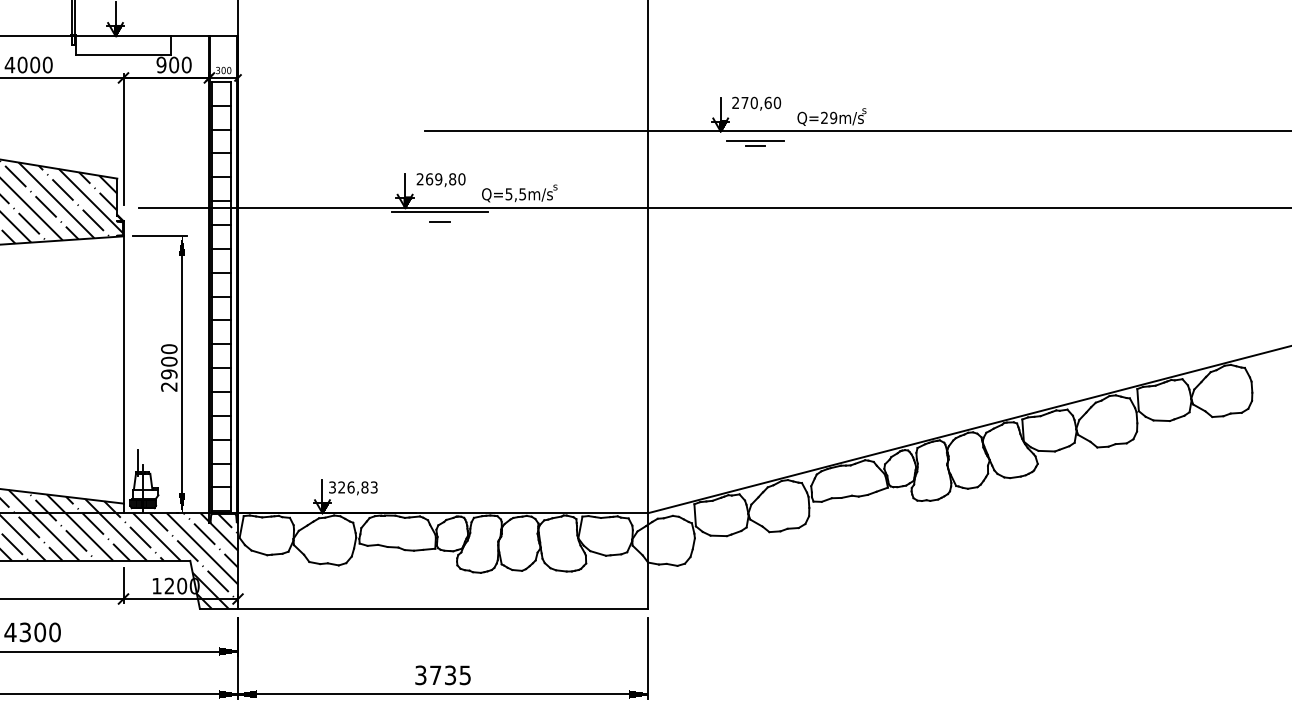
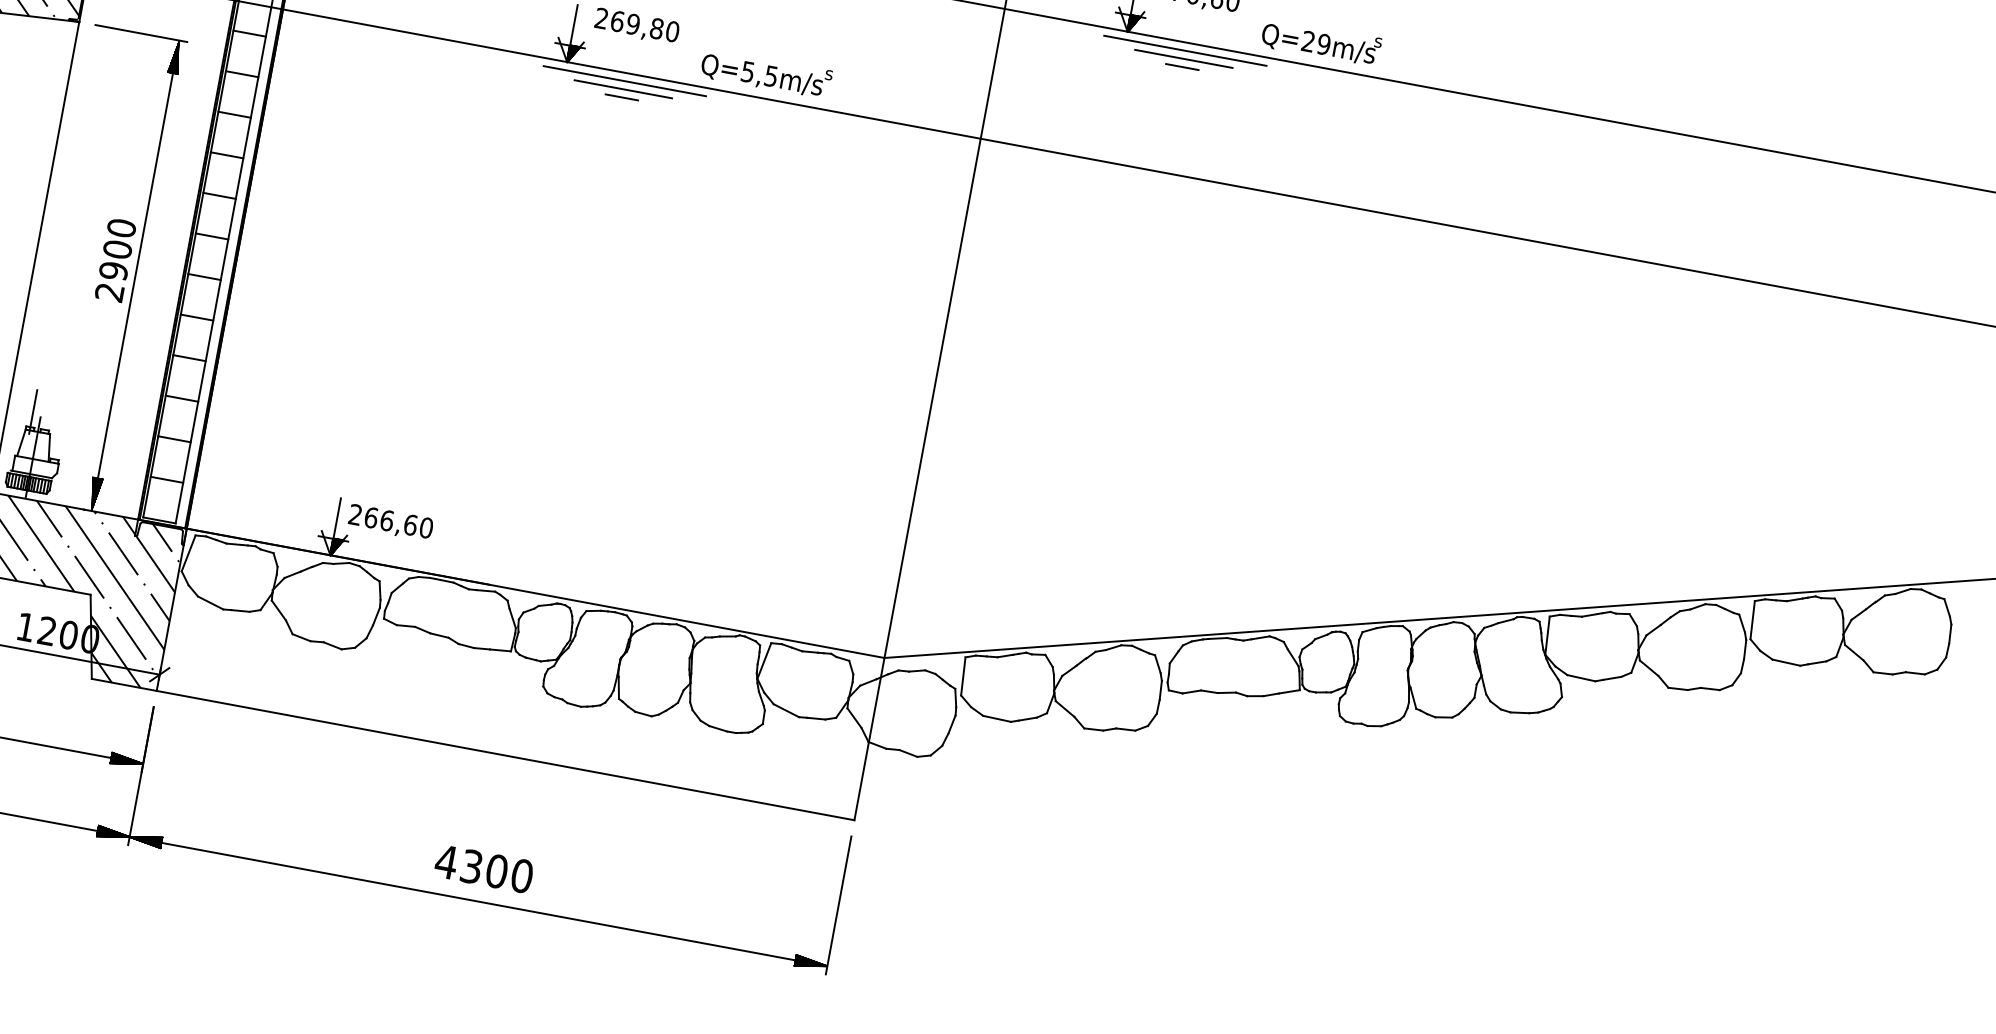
line: (755, 136) -> (1185, 51), added
line: (439, 217) -> (622, 89), added
text: (353, 487) -> (391, 521), 326,83 -> 266,60
text: (442, 675) -> (483, 869), 3735 -> 4300

